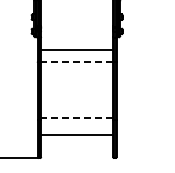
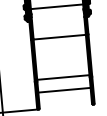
line: (77, 50) -> (57, 6), moved
line: (77, 62) -> (60, 37), dashed -> solid
line: (77, 117) -> (63, 77), dashed -> solid

